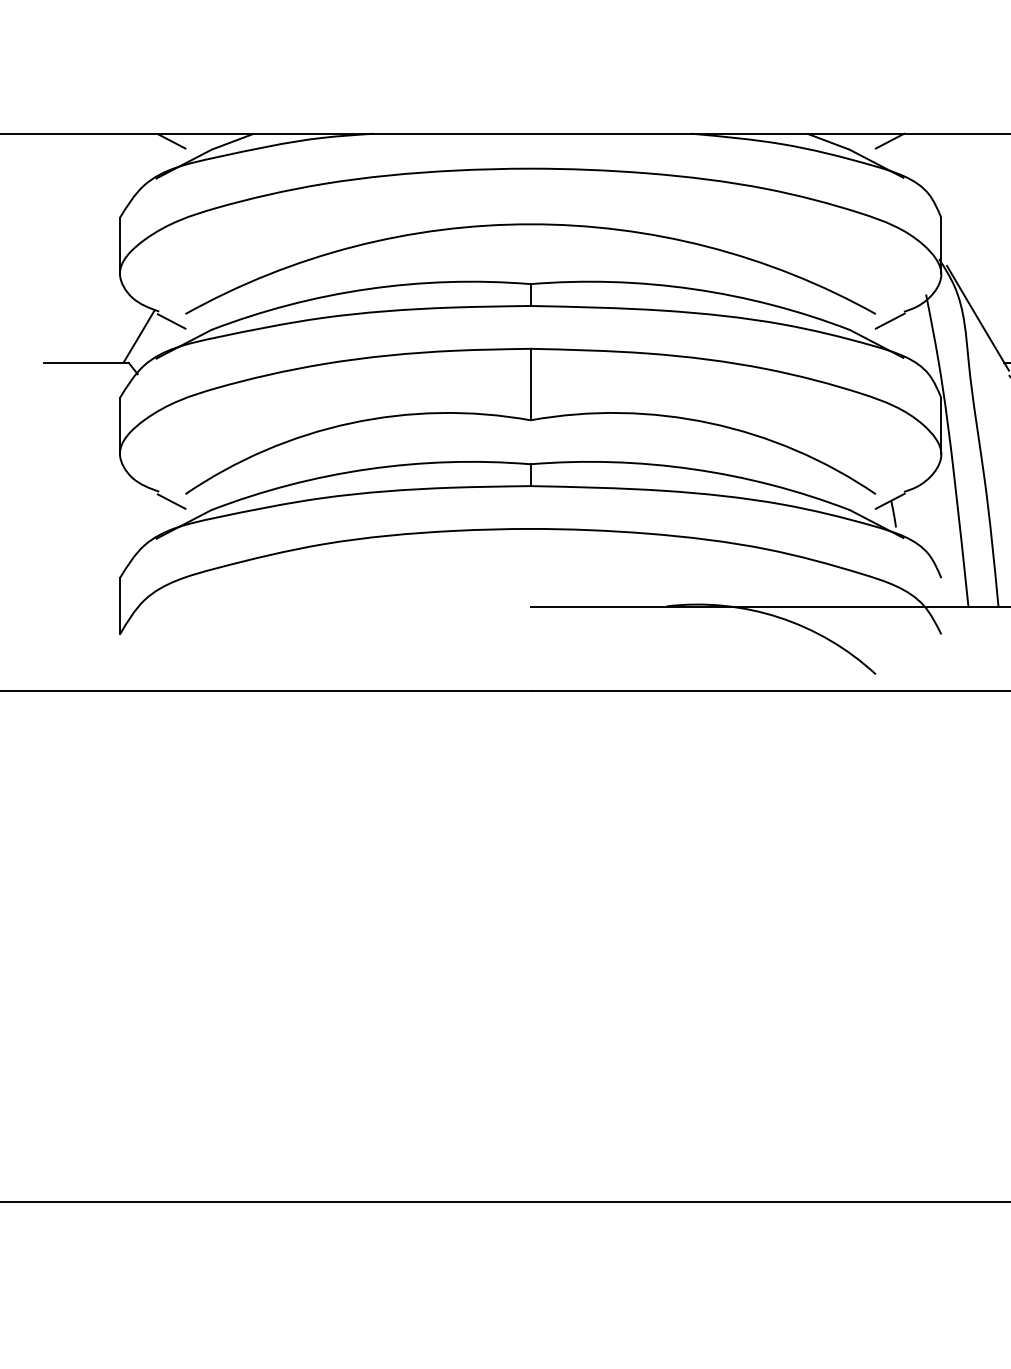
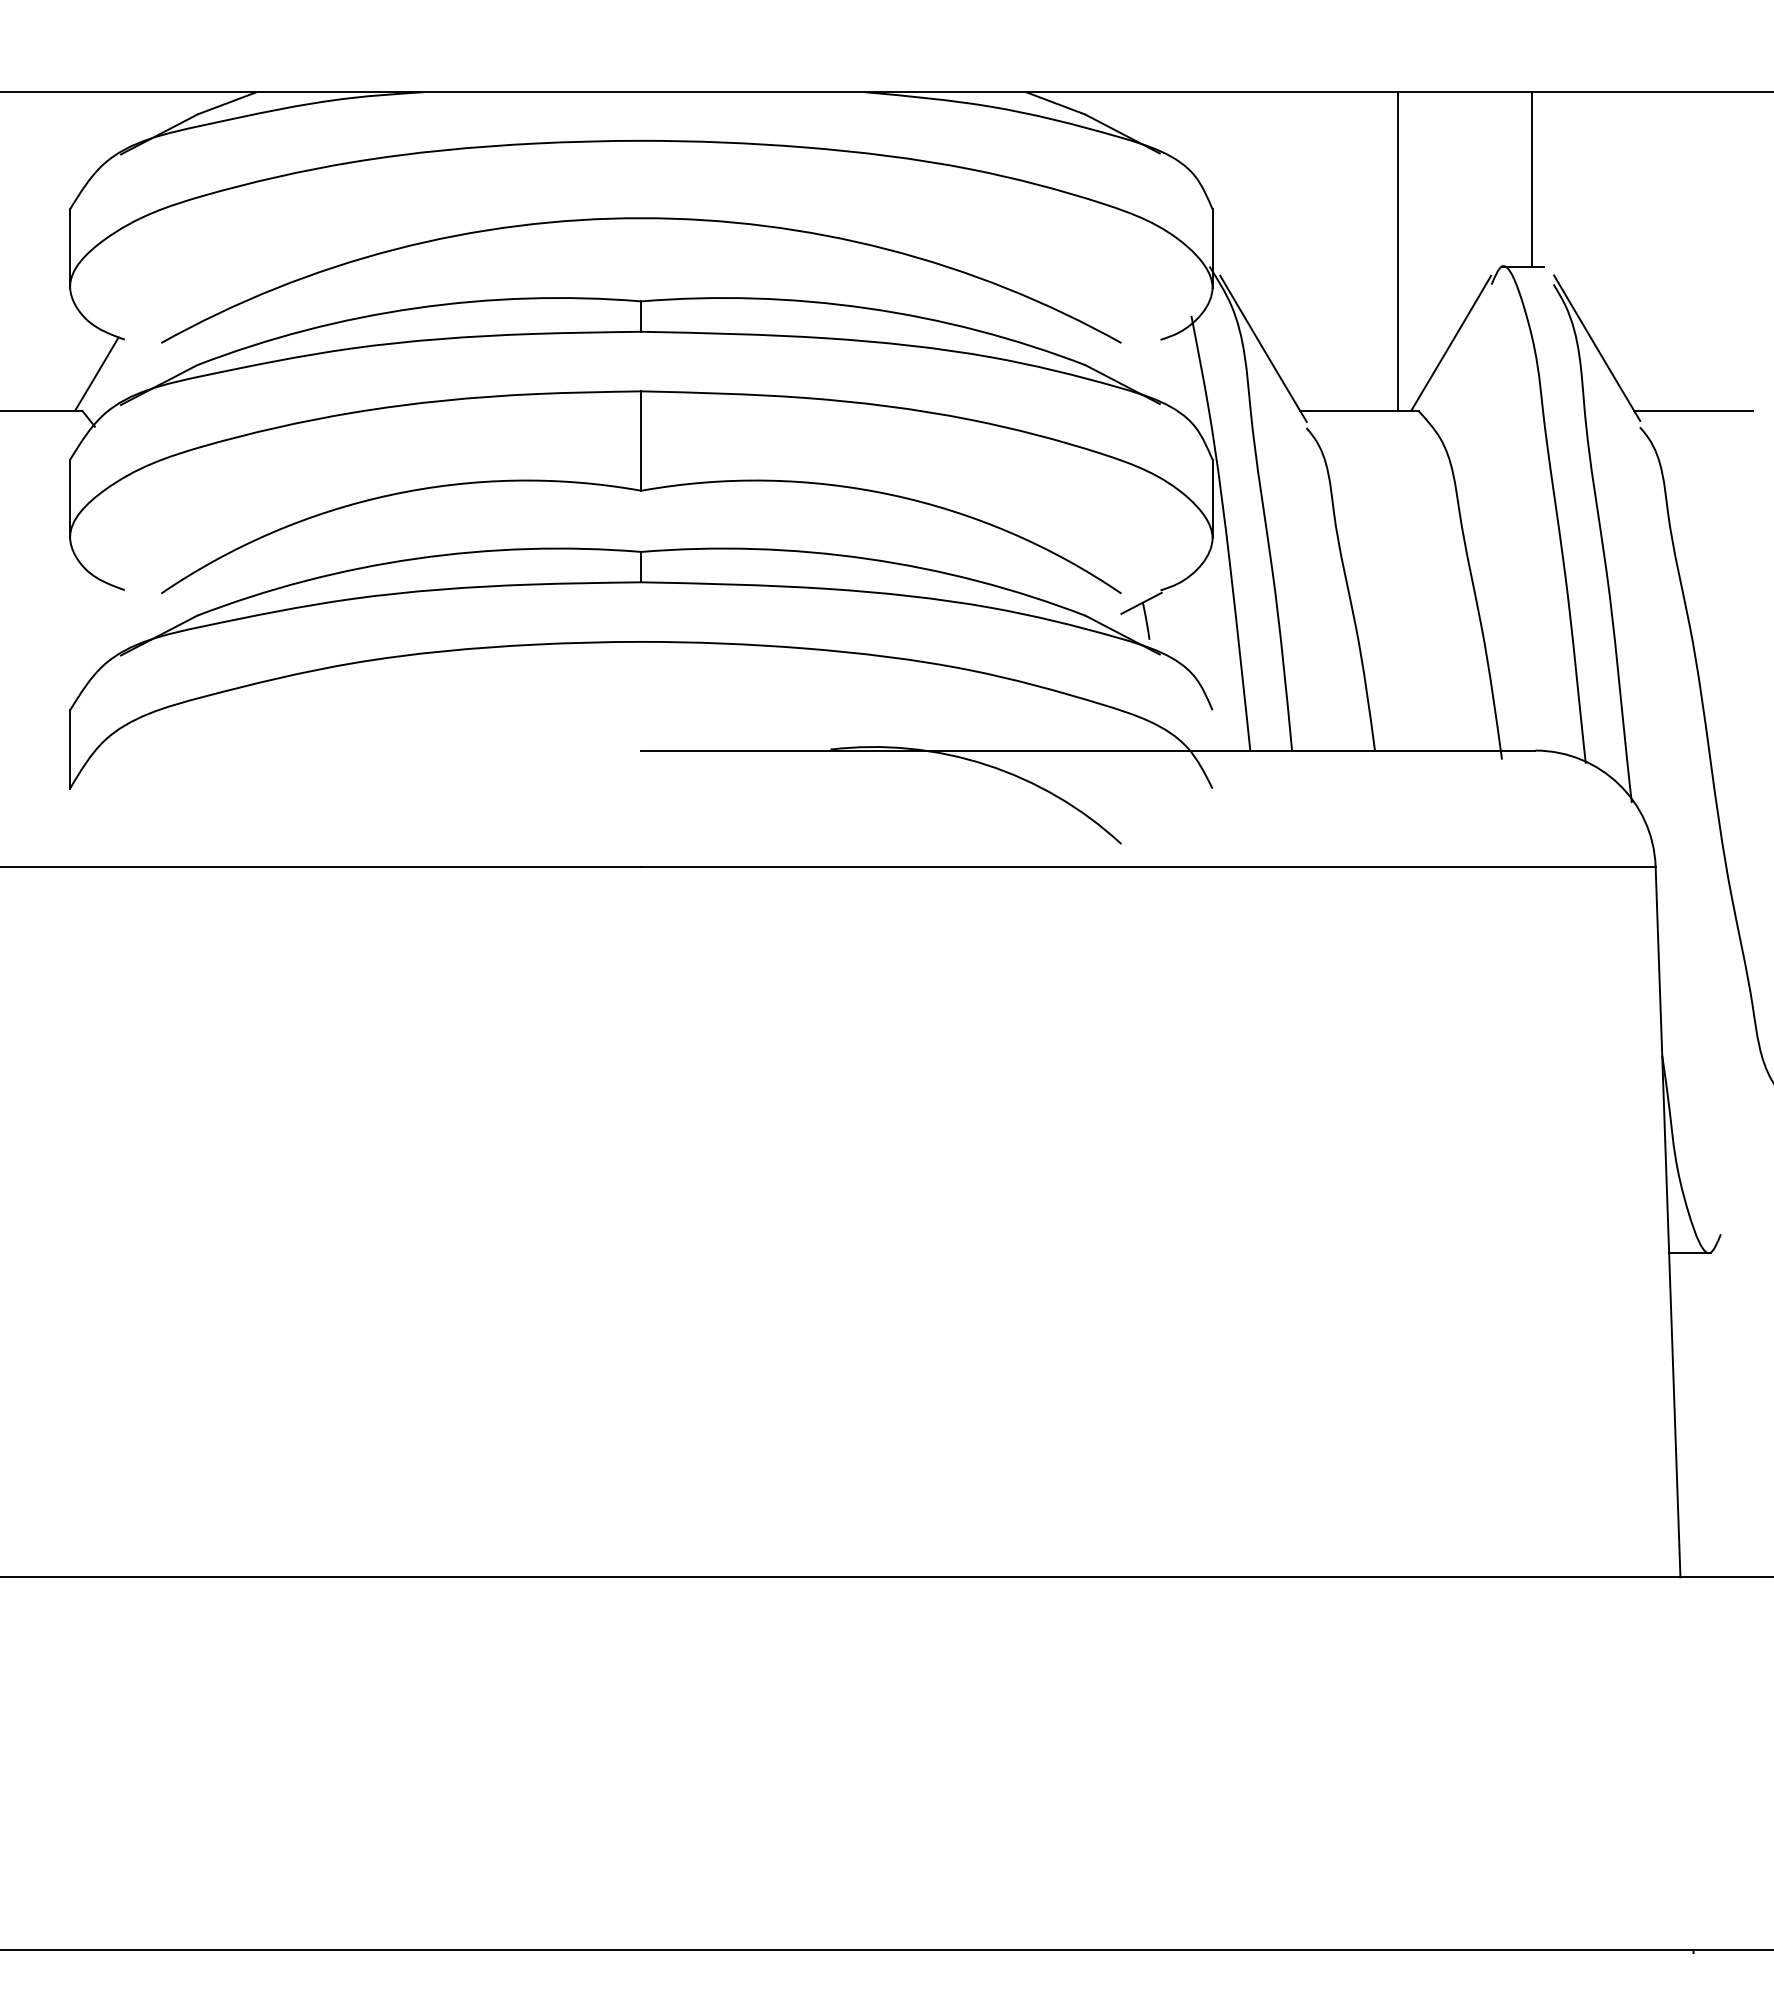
line: (171, 141) -> (141, 102), removed
line: (889, 141) -> (1140, 102), removed
line: (890, 320) -> (1141, 352), removed
line: (171, 321) -> (141, 353), removed
line: (171, 501) -> (141, 603), removed

